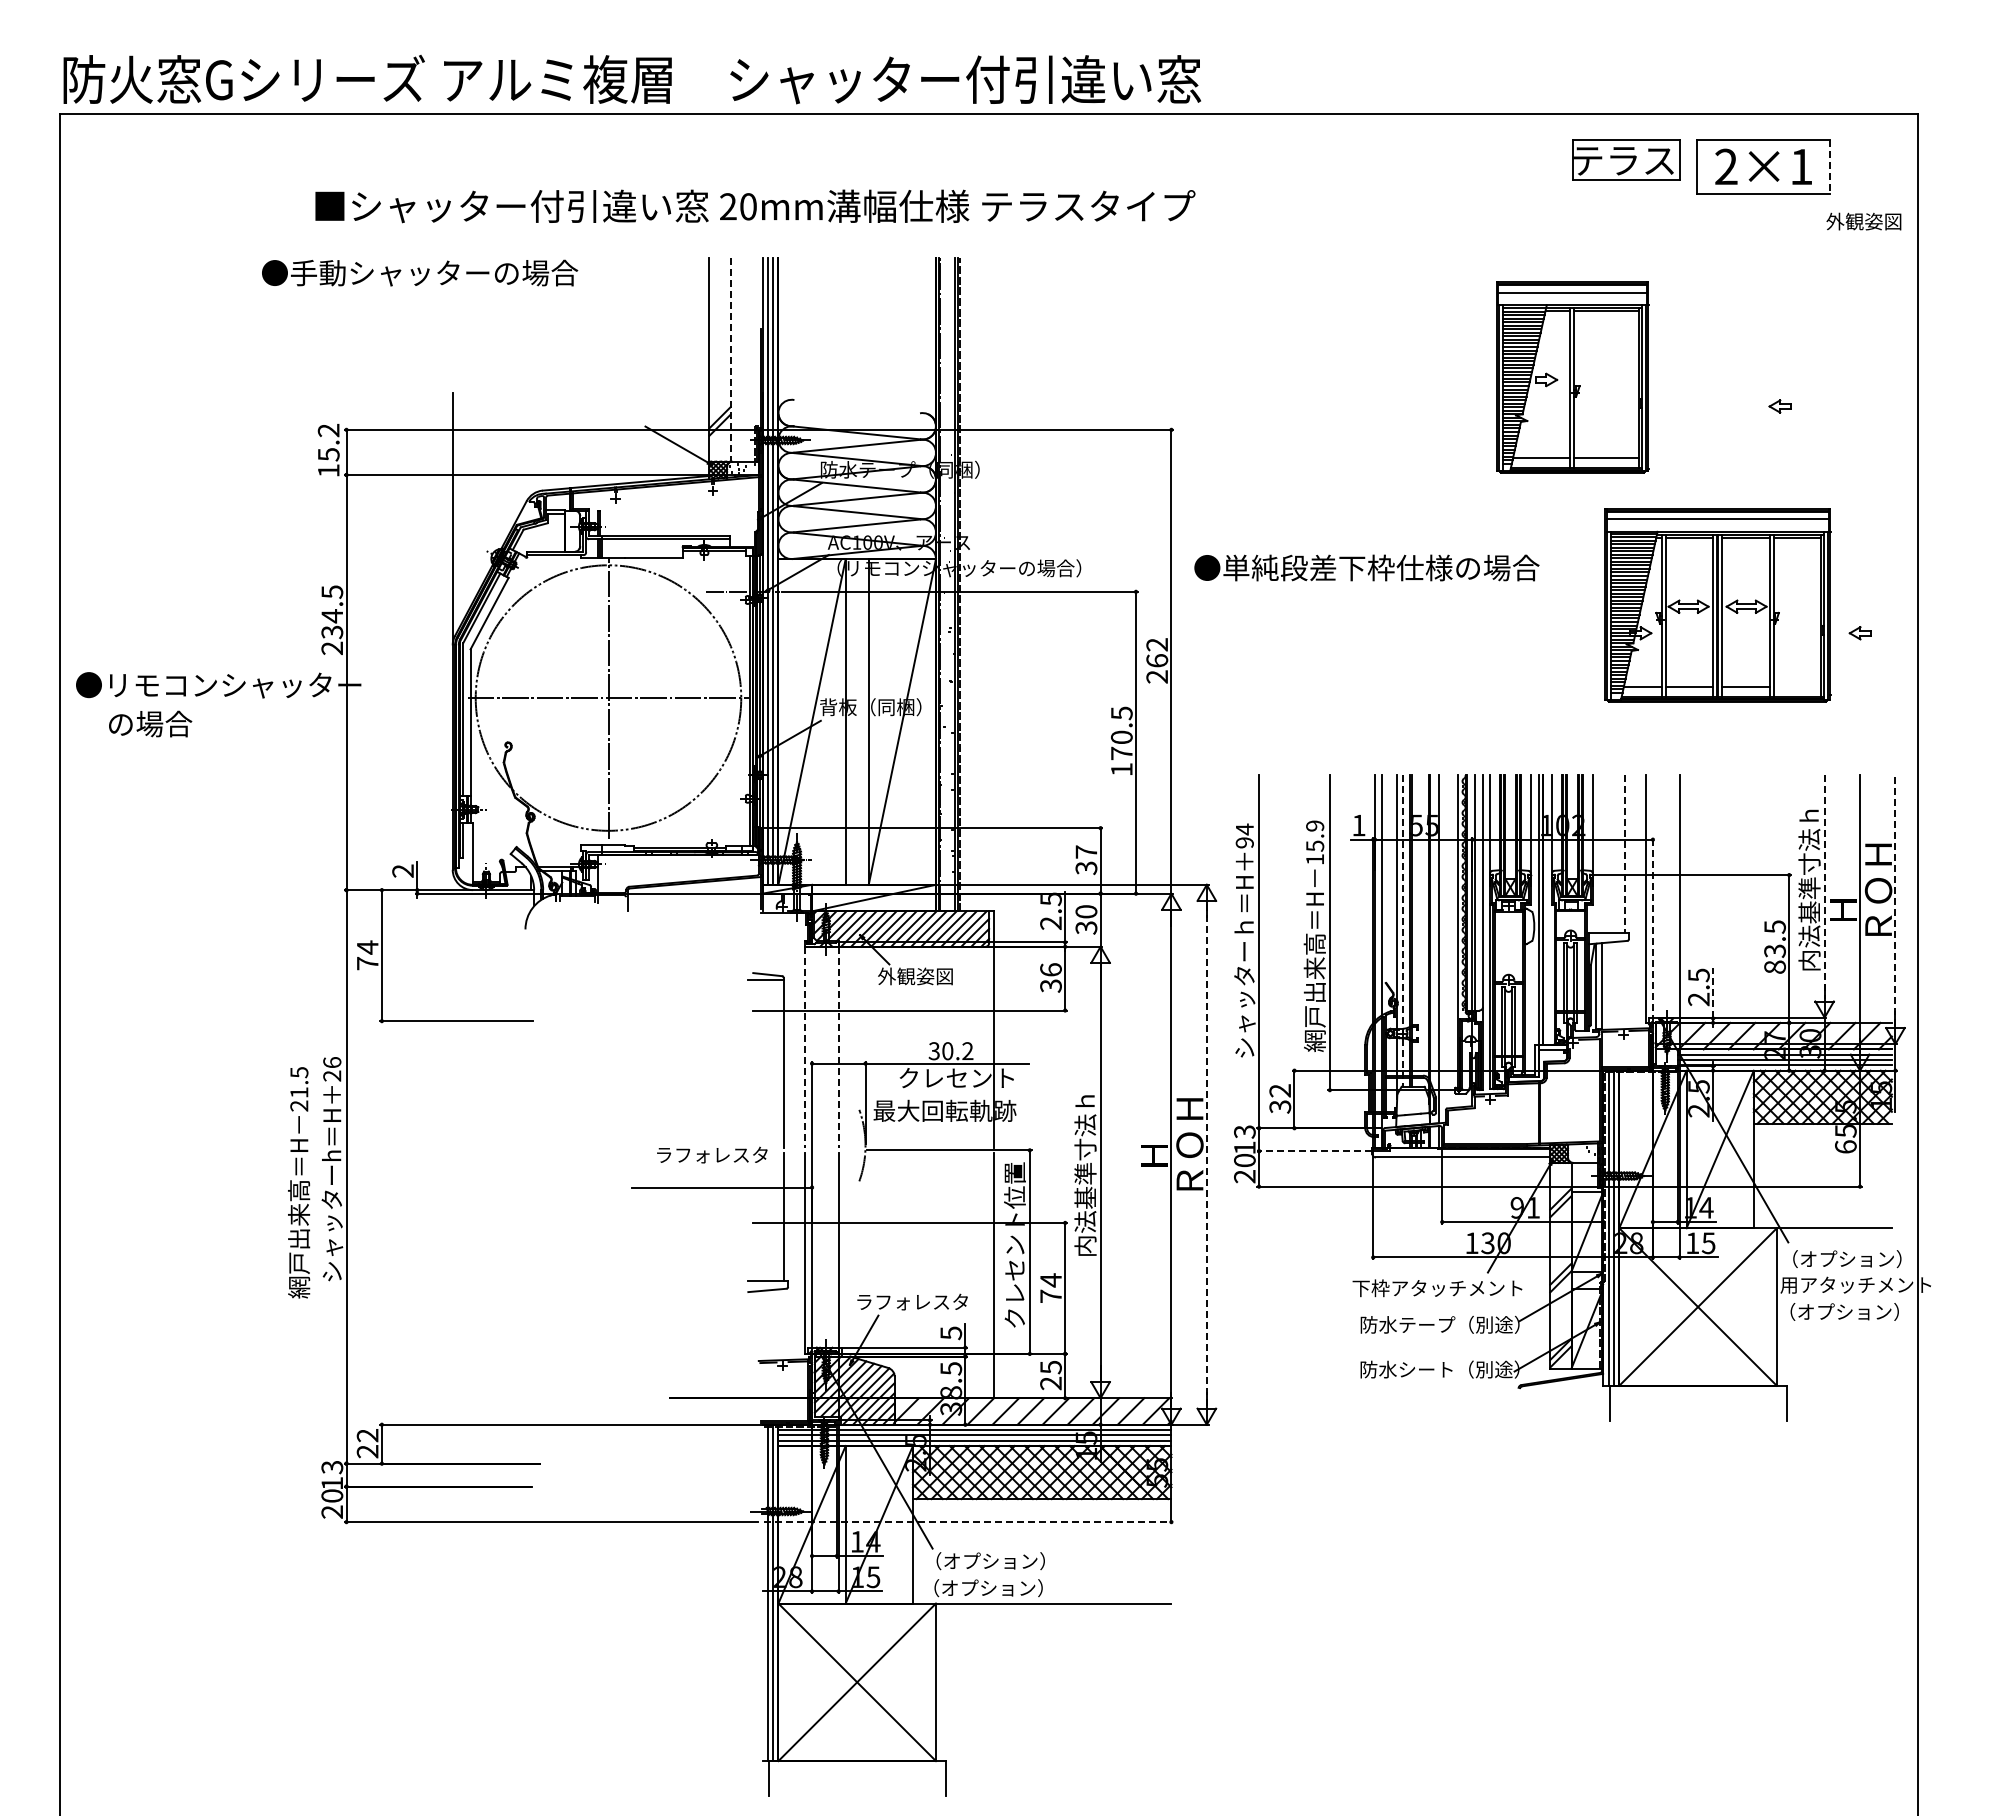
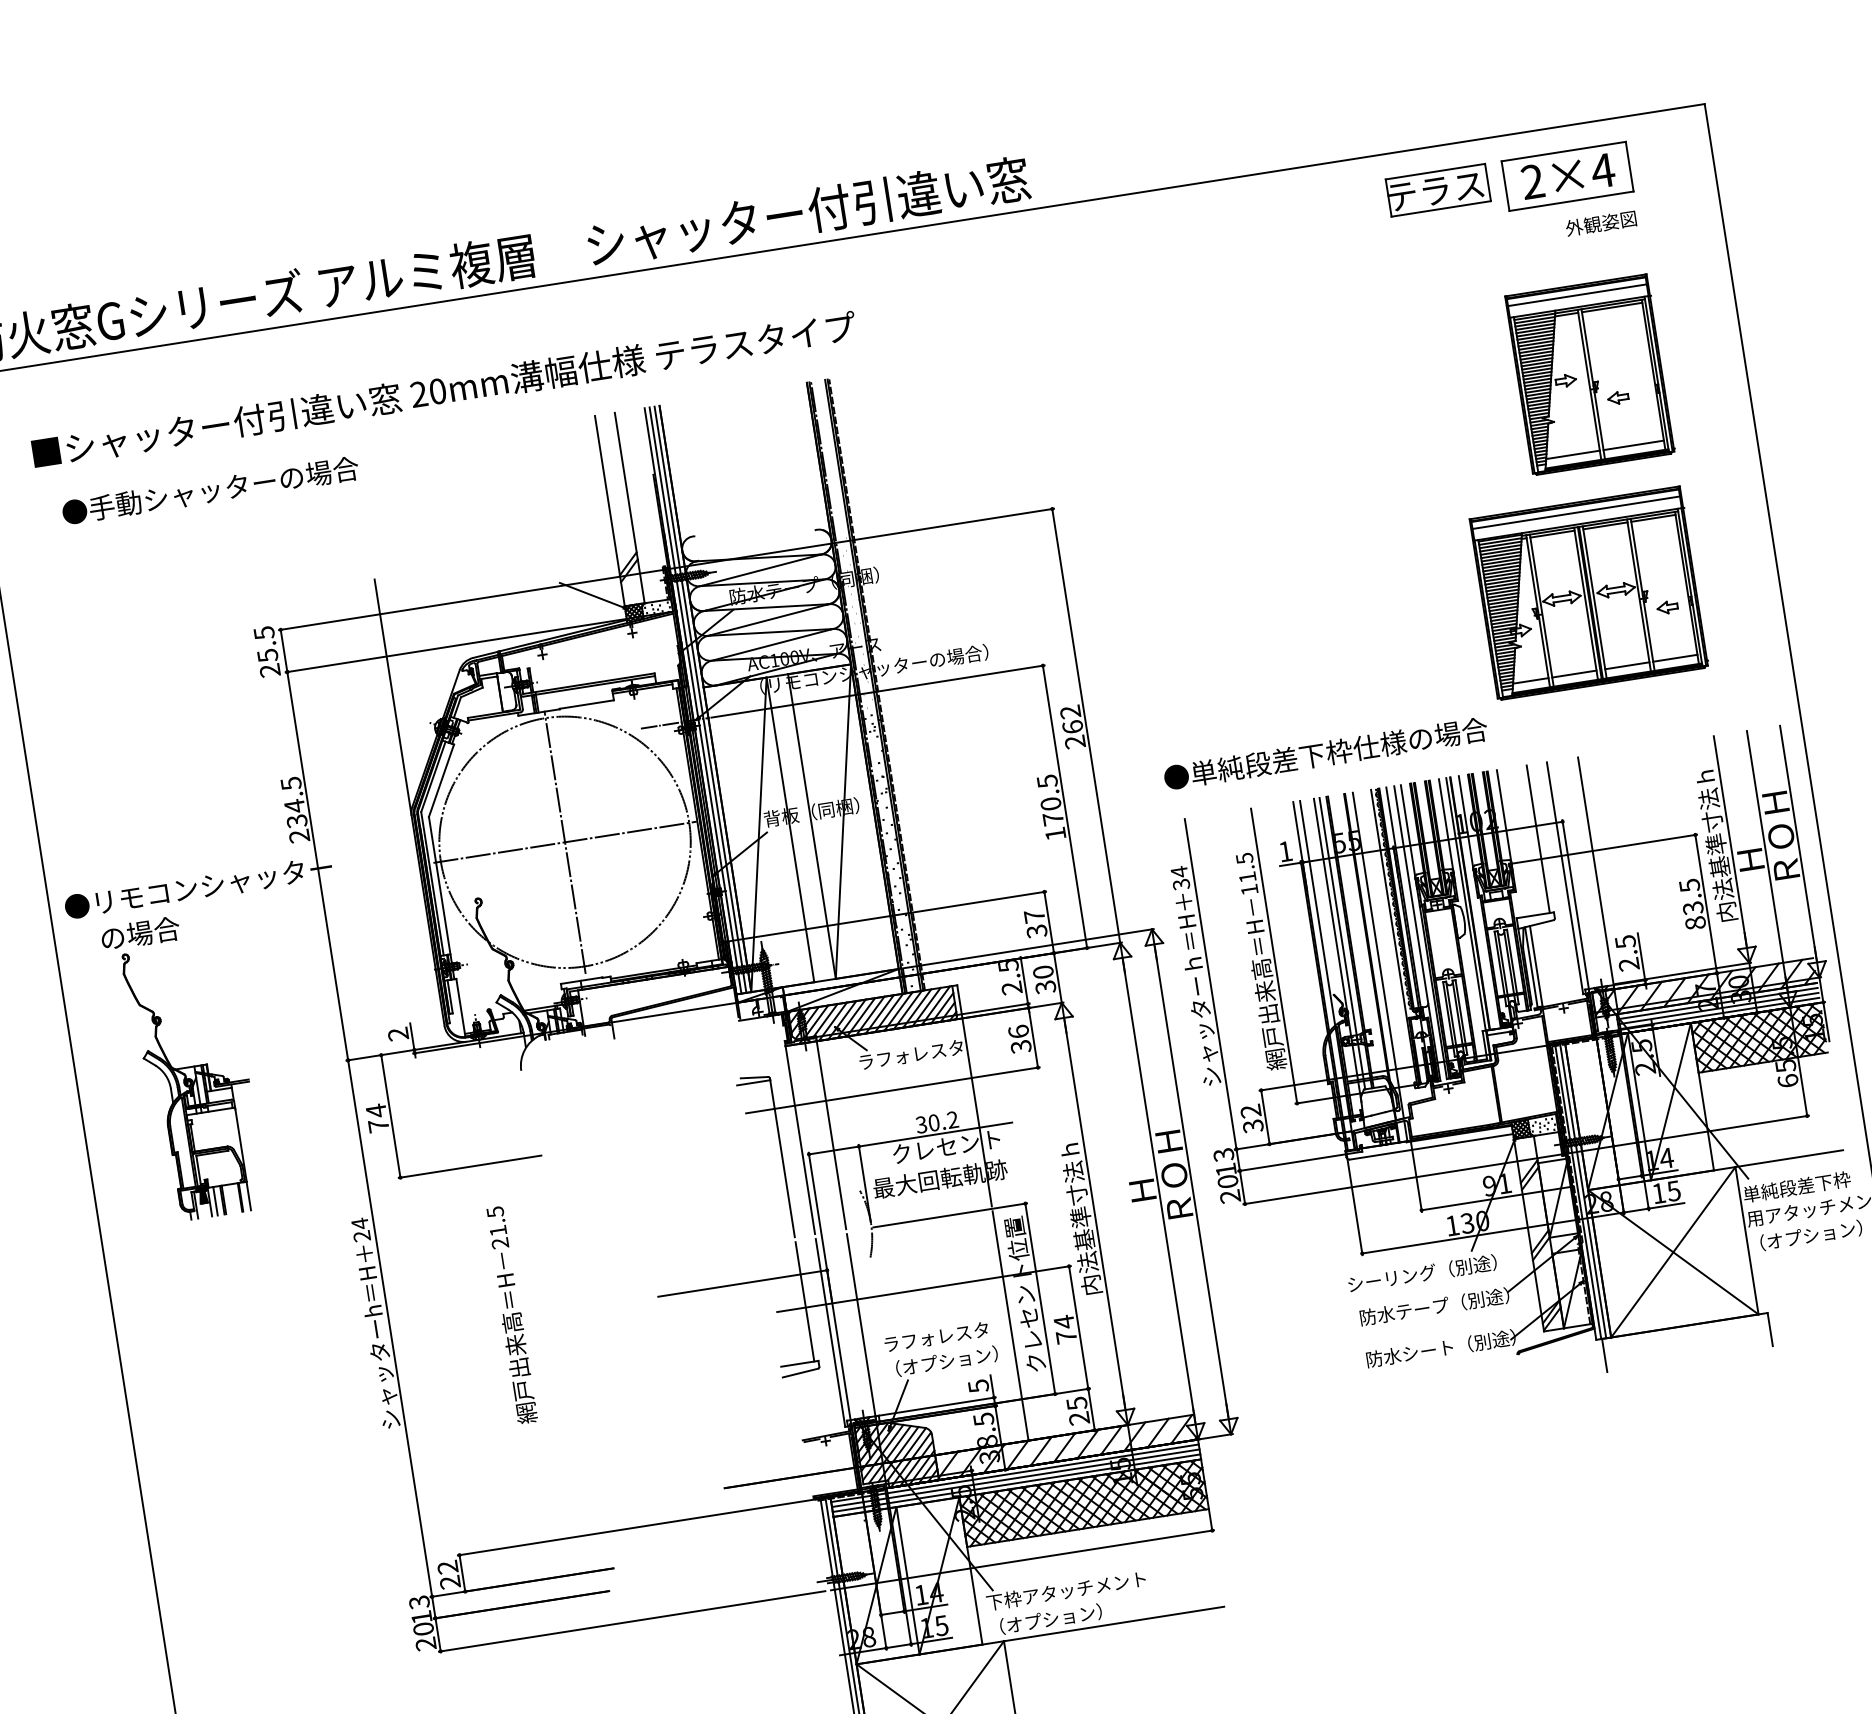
text: (1801, 166) -> (1603, 170), 2×1 -> 2×4
line: (1829, 167) -> (1629, 167), dashed -> solid
text: (755, 206) -> (444, 390), moved
text: (1863, 221) -> (1600, 223), moved
text: (420, 272) -> (210, 489), moved
line: (730, 359) -> (629, 507), dashed -> solid
part: (1572, 377) -> (1589, 374), moved
text: (328, 450) -> (266, 651), 15.2 -> 25.5
text: (1366, 567) -> (1325, 753), moved
part: (1859, 633) -> (1666, 607), moved
line: (1796, 687) -> (1674, 658), added
text: (1315, 835) -> (1246, 867), 15.9 -> 11.5
text: (1244, 842) -> (1181, 884), 94 -> 34
line: (1624, 853) -> (1538, 838), dashed -> solid
part: (182, 886) -> (194, 1080), added
line: (1824, 887) -> (1730, 841), dashed -> solid
line: (1895, 899) -> (1798, 842), dashed -> solid
line: (1652, 929) -> (1575, 905), dashed -> solid
line: (1403, 930) -> (1342, 943), dashed -> solid
text: (934, 976) -> (910, 1054), 外観姿図 -> ラフォレスタ
line: (1713, 992) -> (1641, 955), dashed -> solid
line: (805, 1047) -> (800, 1140), dashed -> solid
line: (838, 1047) -> (831, 1135), dashed -> solid
text: (332, 1062) -> (360, 1223), 26 -> 24
line: (1314, 1151) -> (1291, 1163), dashed -> solid
text: (712, 1154) -> (936, 1336), moved
line: (1206, 1154) -> (1191, 1181), dashed -> solid
text: (299, 1182) -> (511, 1314), moved
text: (1840, 1259) -> (1799, 1186), （オプション） -> 単純段差下枠
text: (1437, 1288) -> (1426, 1273), 下枠アタッチメント -> シーリング（別途）
text: (916, 1301) -> (941, 1361), ラフォレスタ -> （オプション）
line: (968, 1522) -> (1022, 1560), dashed -> solid
text: (1008, 1561) -> (1065, 1591), （オプション） -> 下枠アタッチメント

